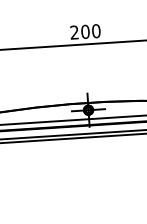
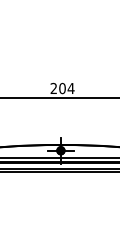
text: (95, 31) -> (70, 88), 200 -> 204

